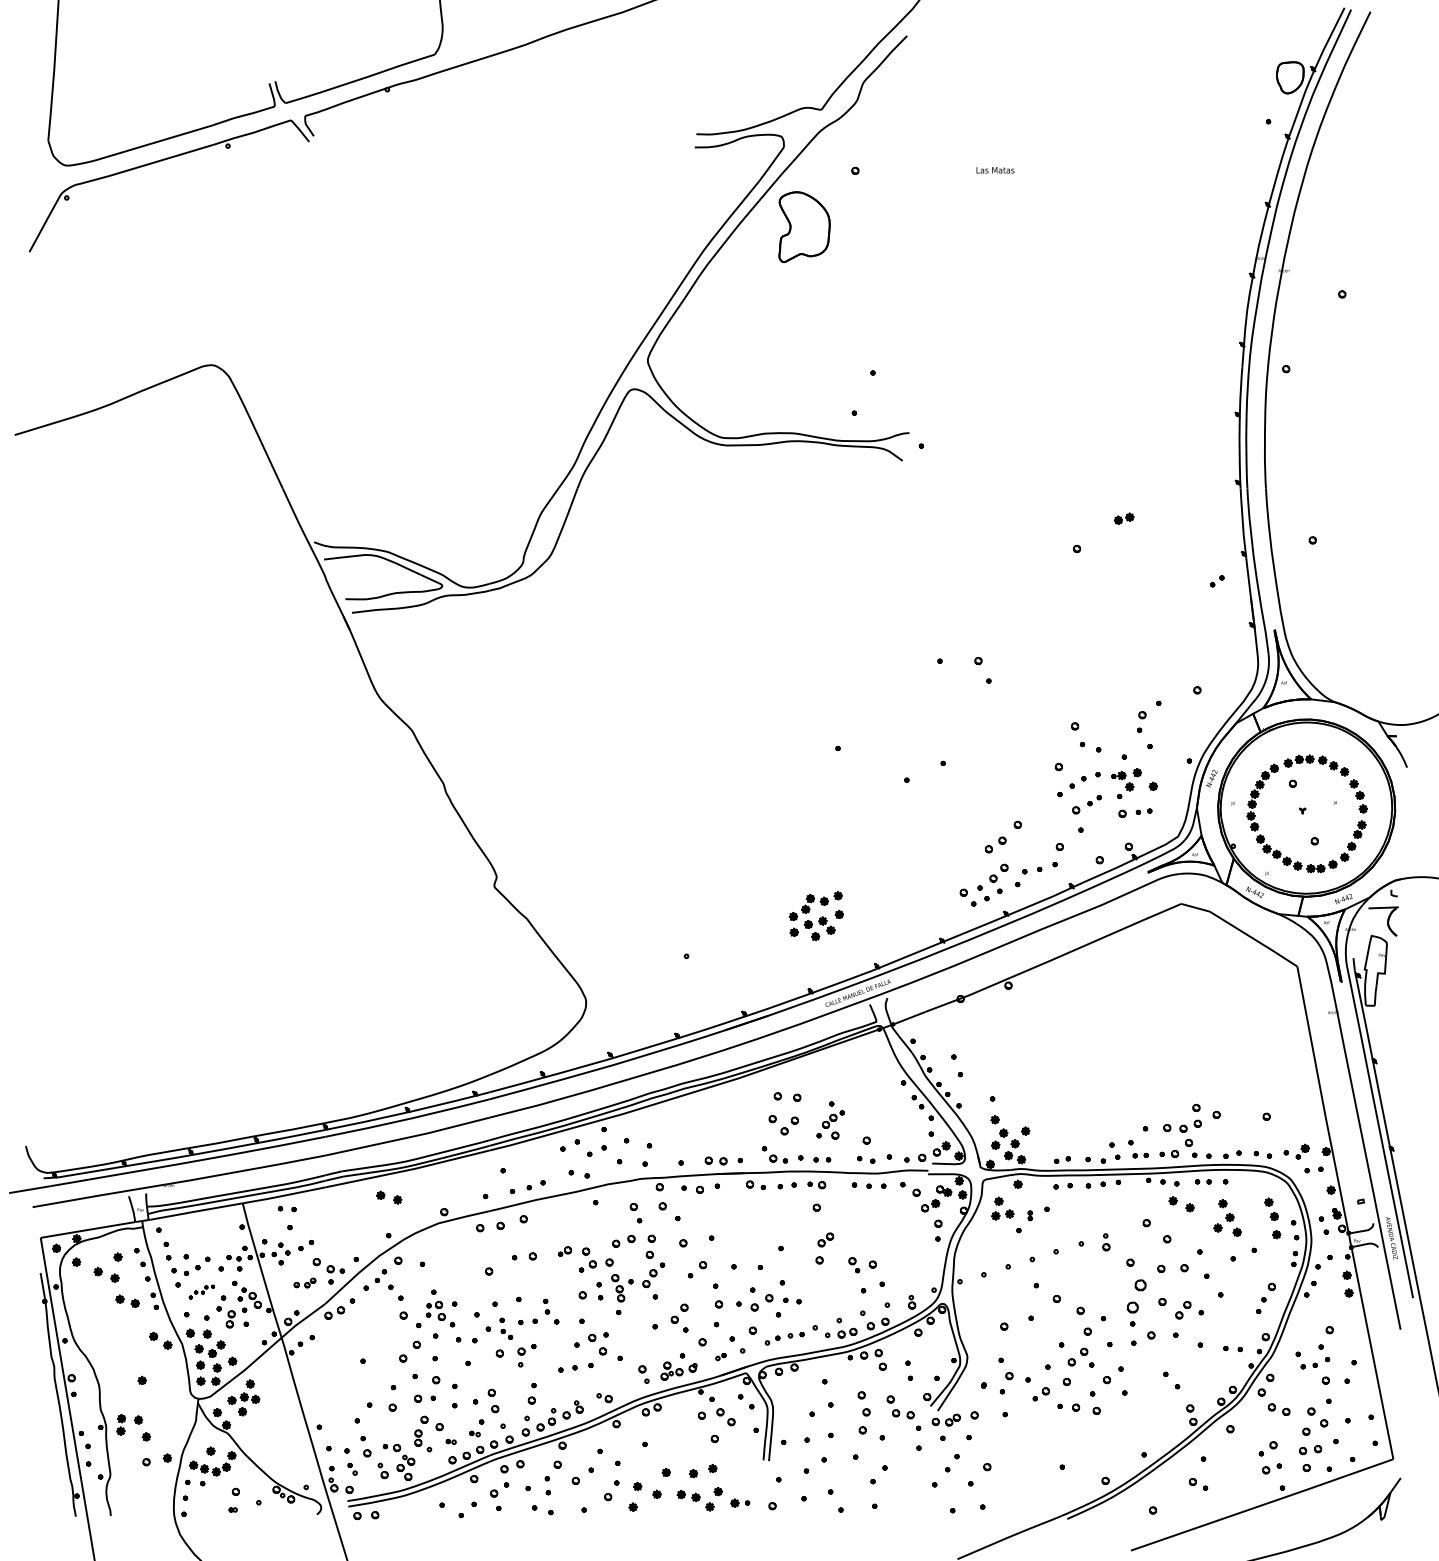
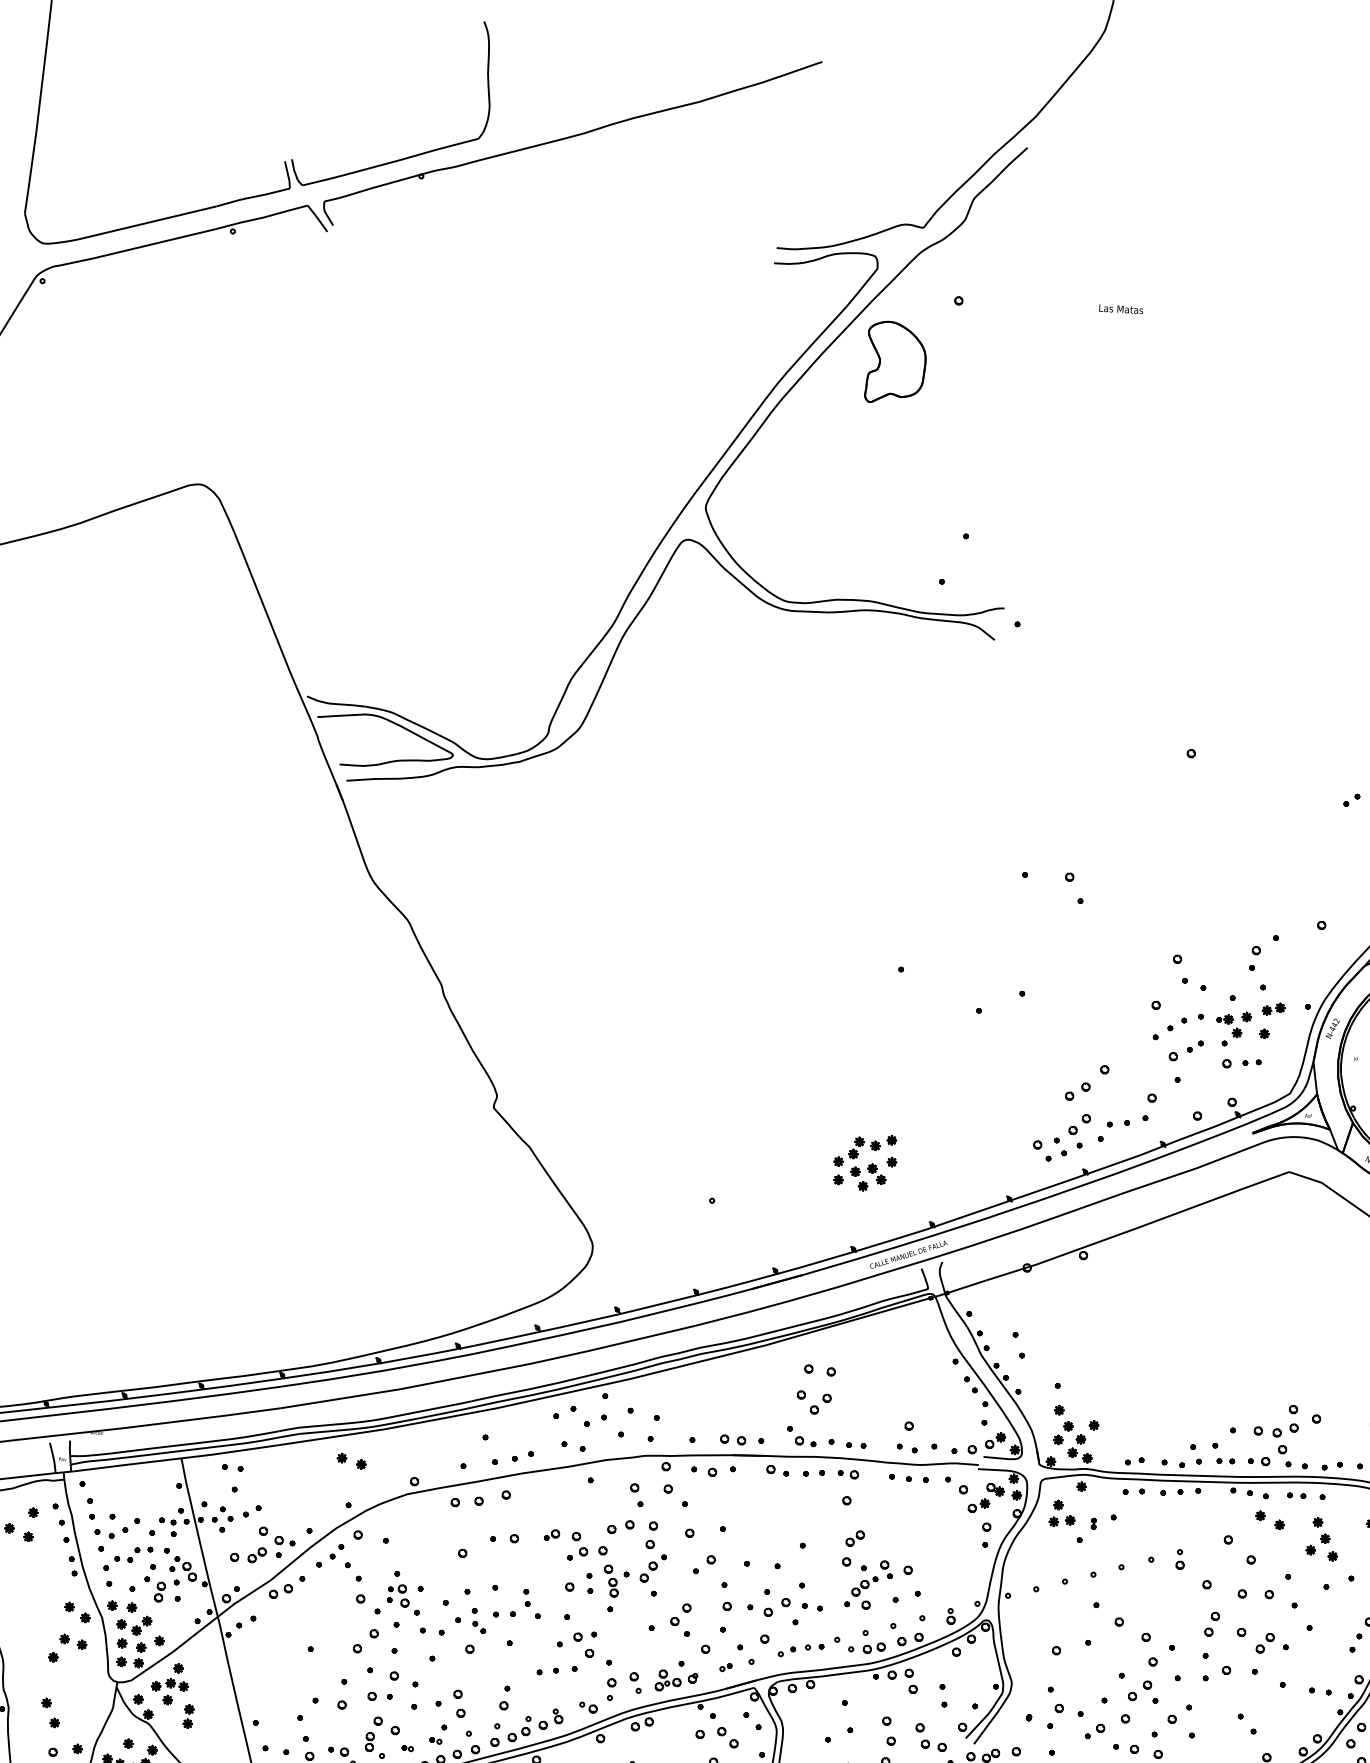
part: (1123, 518) -> (1272, 1008), moved
part: (830, 1120) -> (861, 1587), moved
part: (304, 1282) -> (247, 1554), size x1.43
part: (201, 1291) -> (127, 1557), size x1.67
part: (1136, 1296) -> (1211, 1624), size x0.62
part: (127, 1300) -> (73, 1640), moved
part: (521, 1357) -> (611, 1689), moved
part: (121, 1424) -> (188, 1716), moved

